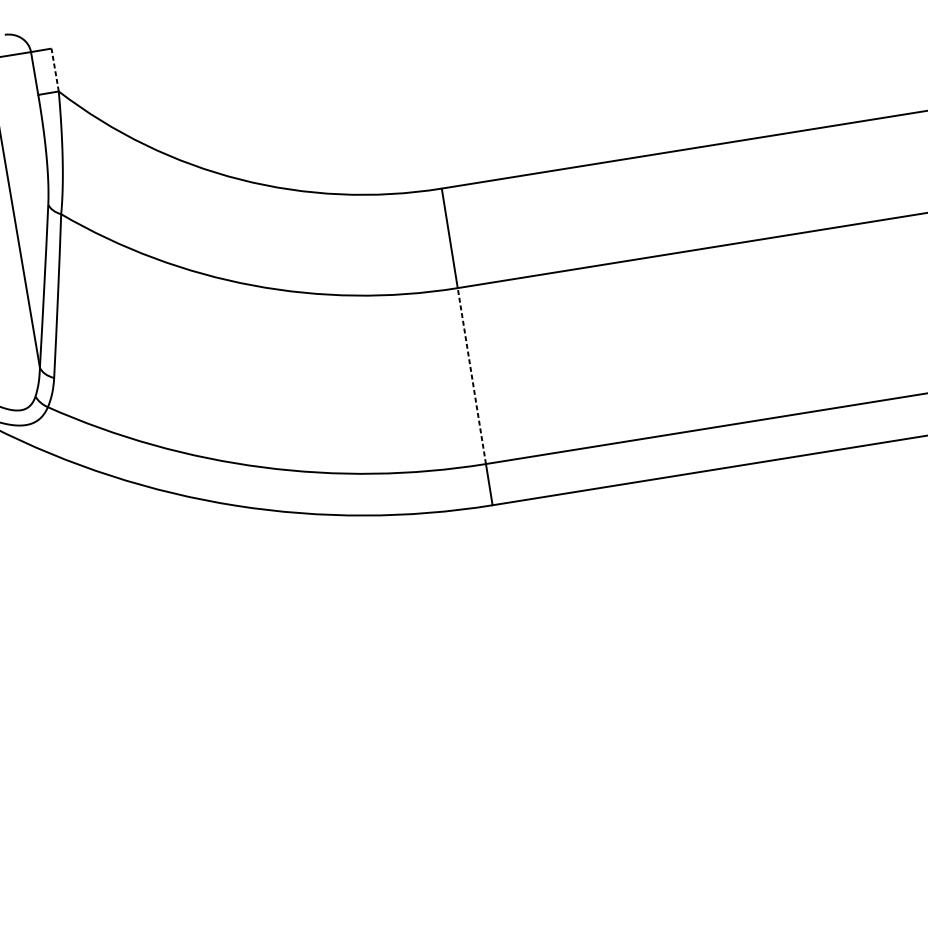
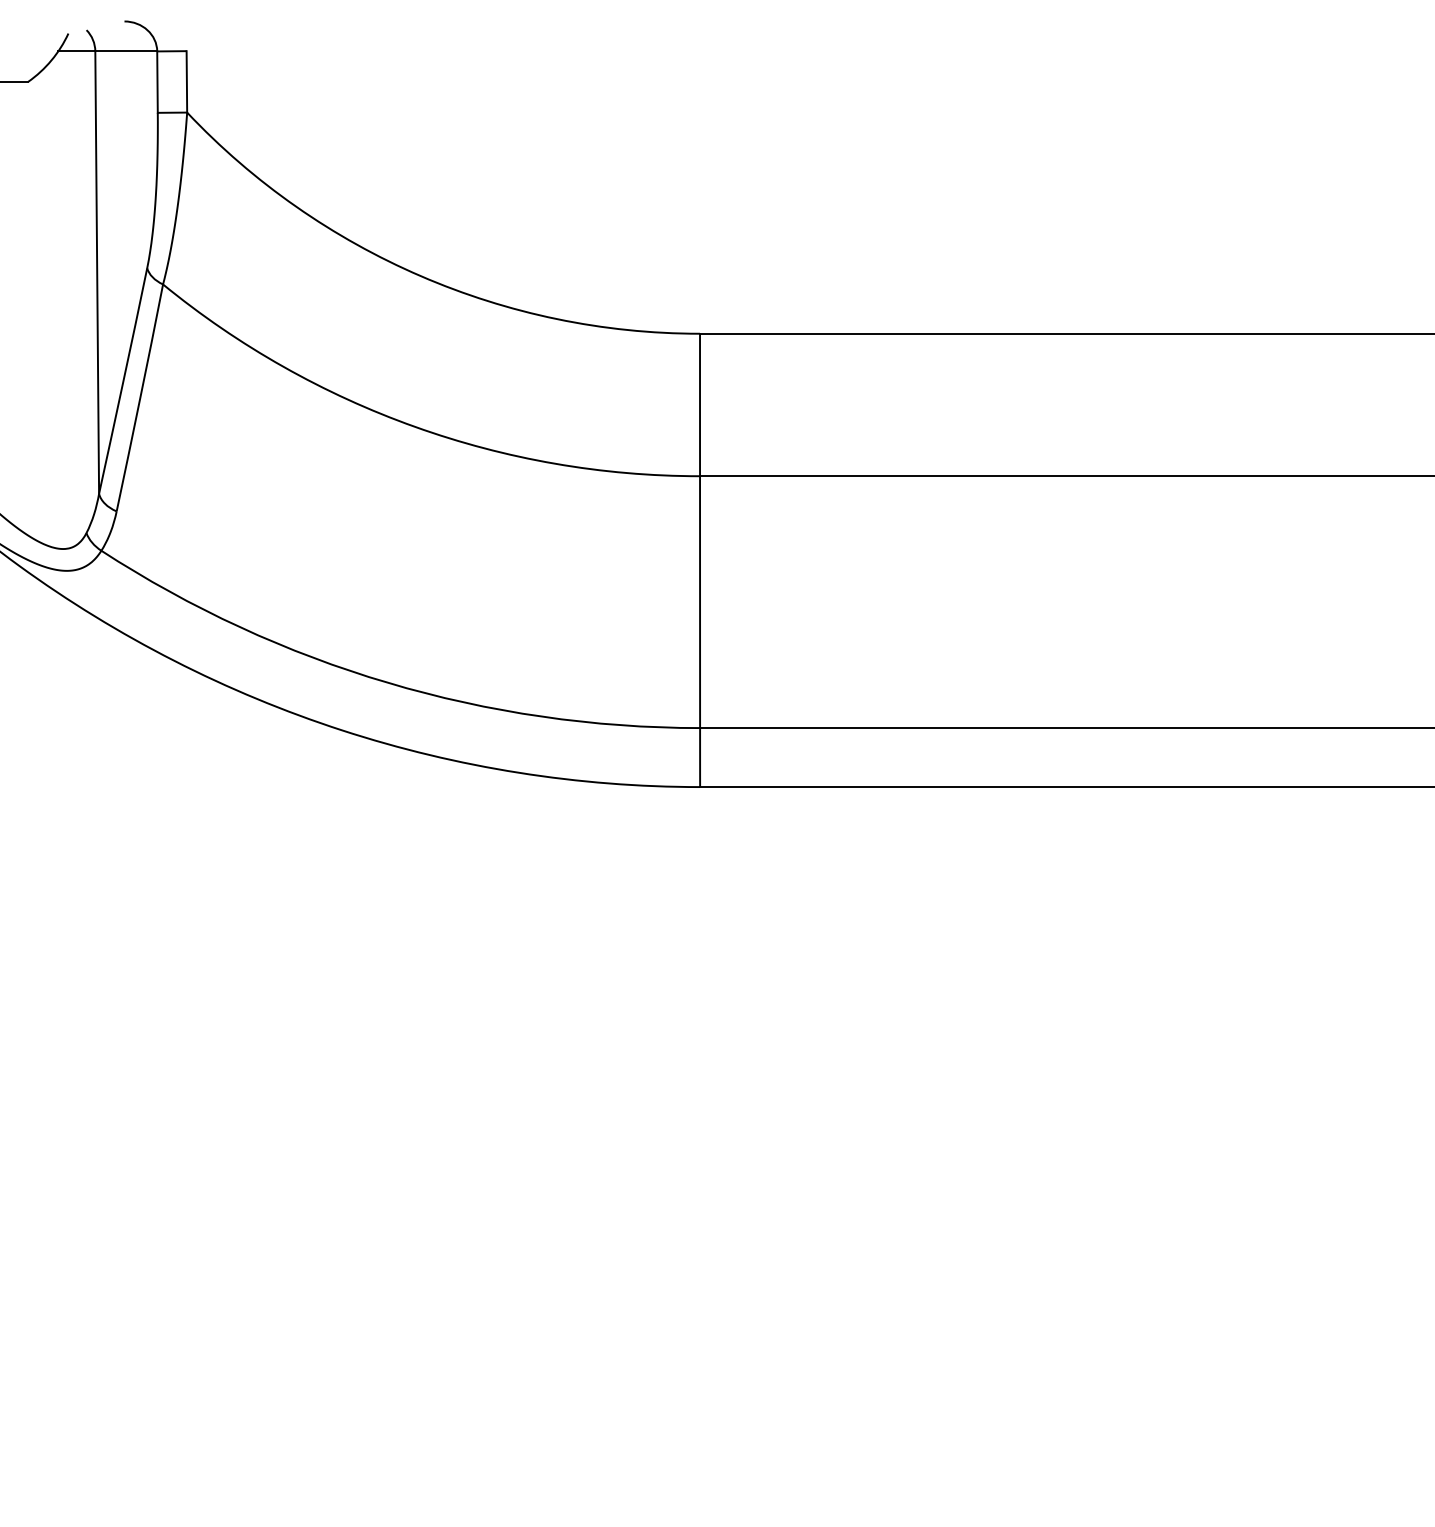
line: (54, 69) -> (186, 81), dashed -> solid
line: (472, 376) -> (700, 602), dashed -> solid

